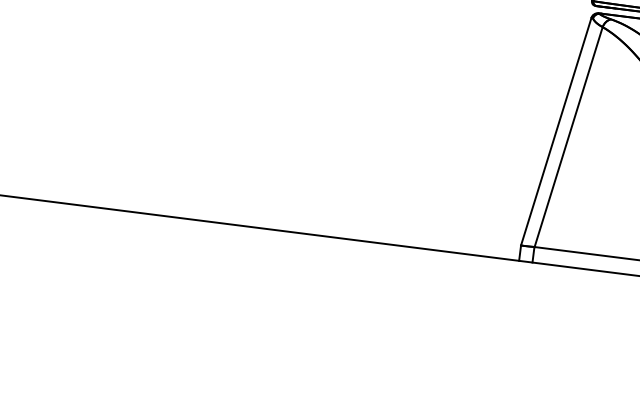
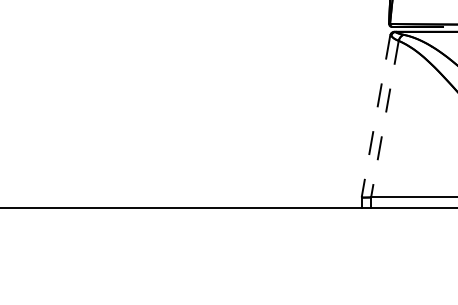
line: (555, 132) -> (375, 117), solid -> dashed
line: (567, 137) -> (384, 119), solid -> dashed

